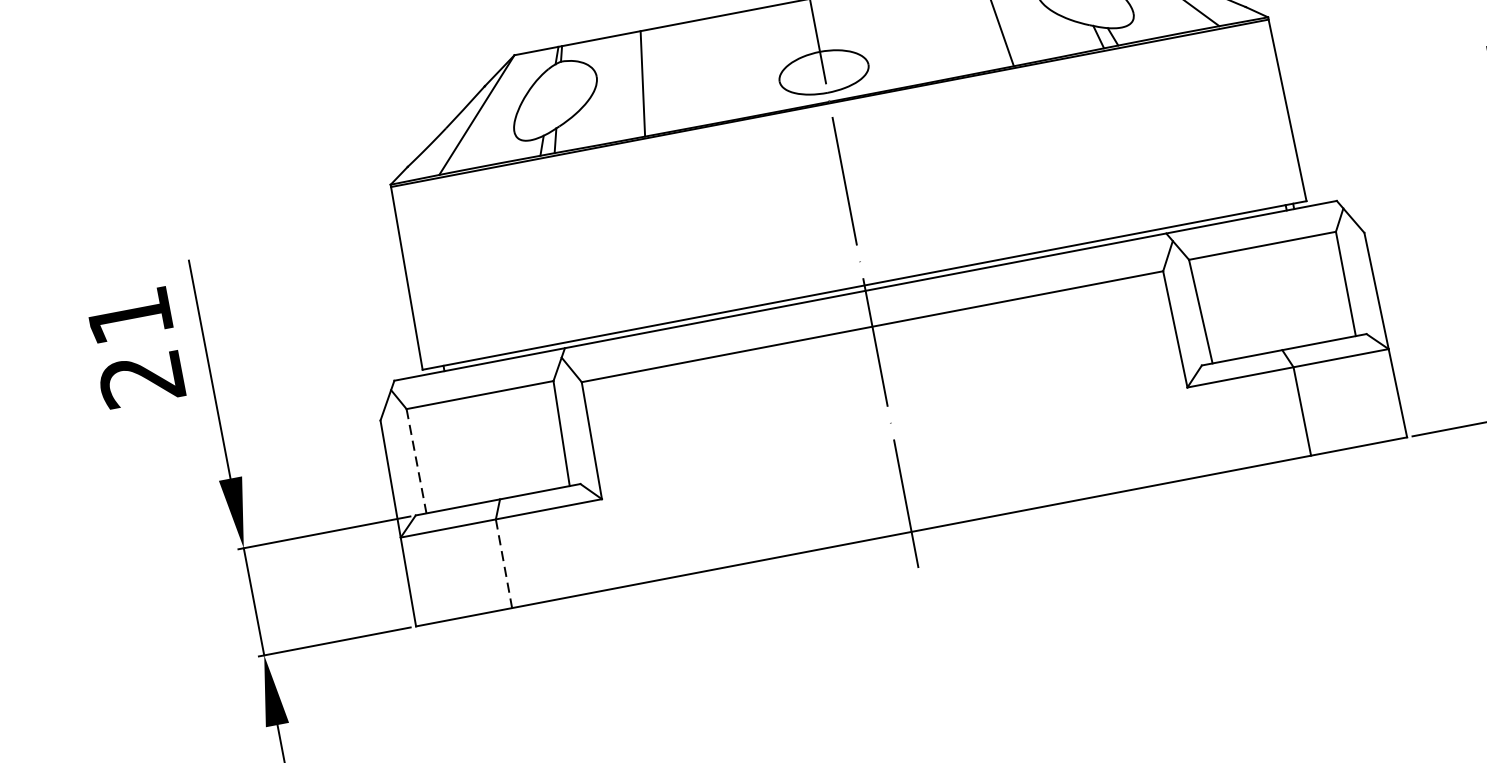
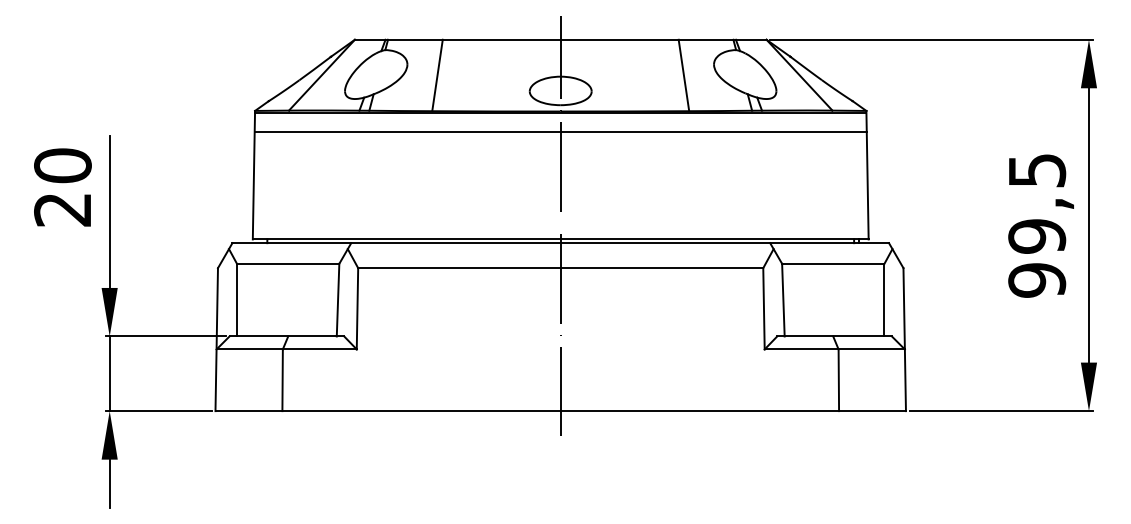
line: (834, 132) -> (560, 132), added
text: (129, 315) -> (62, 165), 21 -> 20
line: (415, 461) -> (236, 300), dashed -> solid
line: (503, 564) -> (282, 380), dashed -> solid

